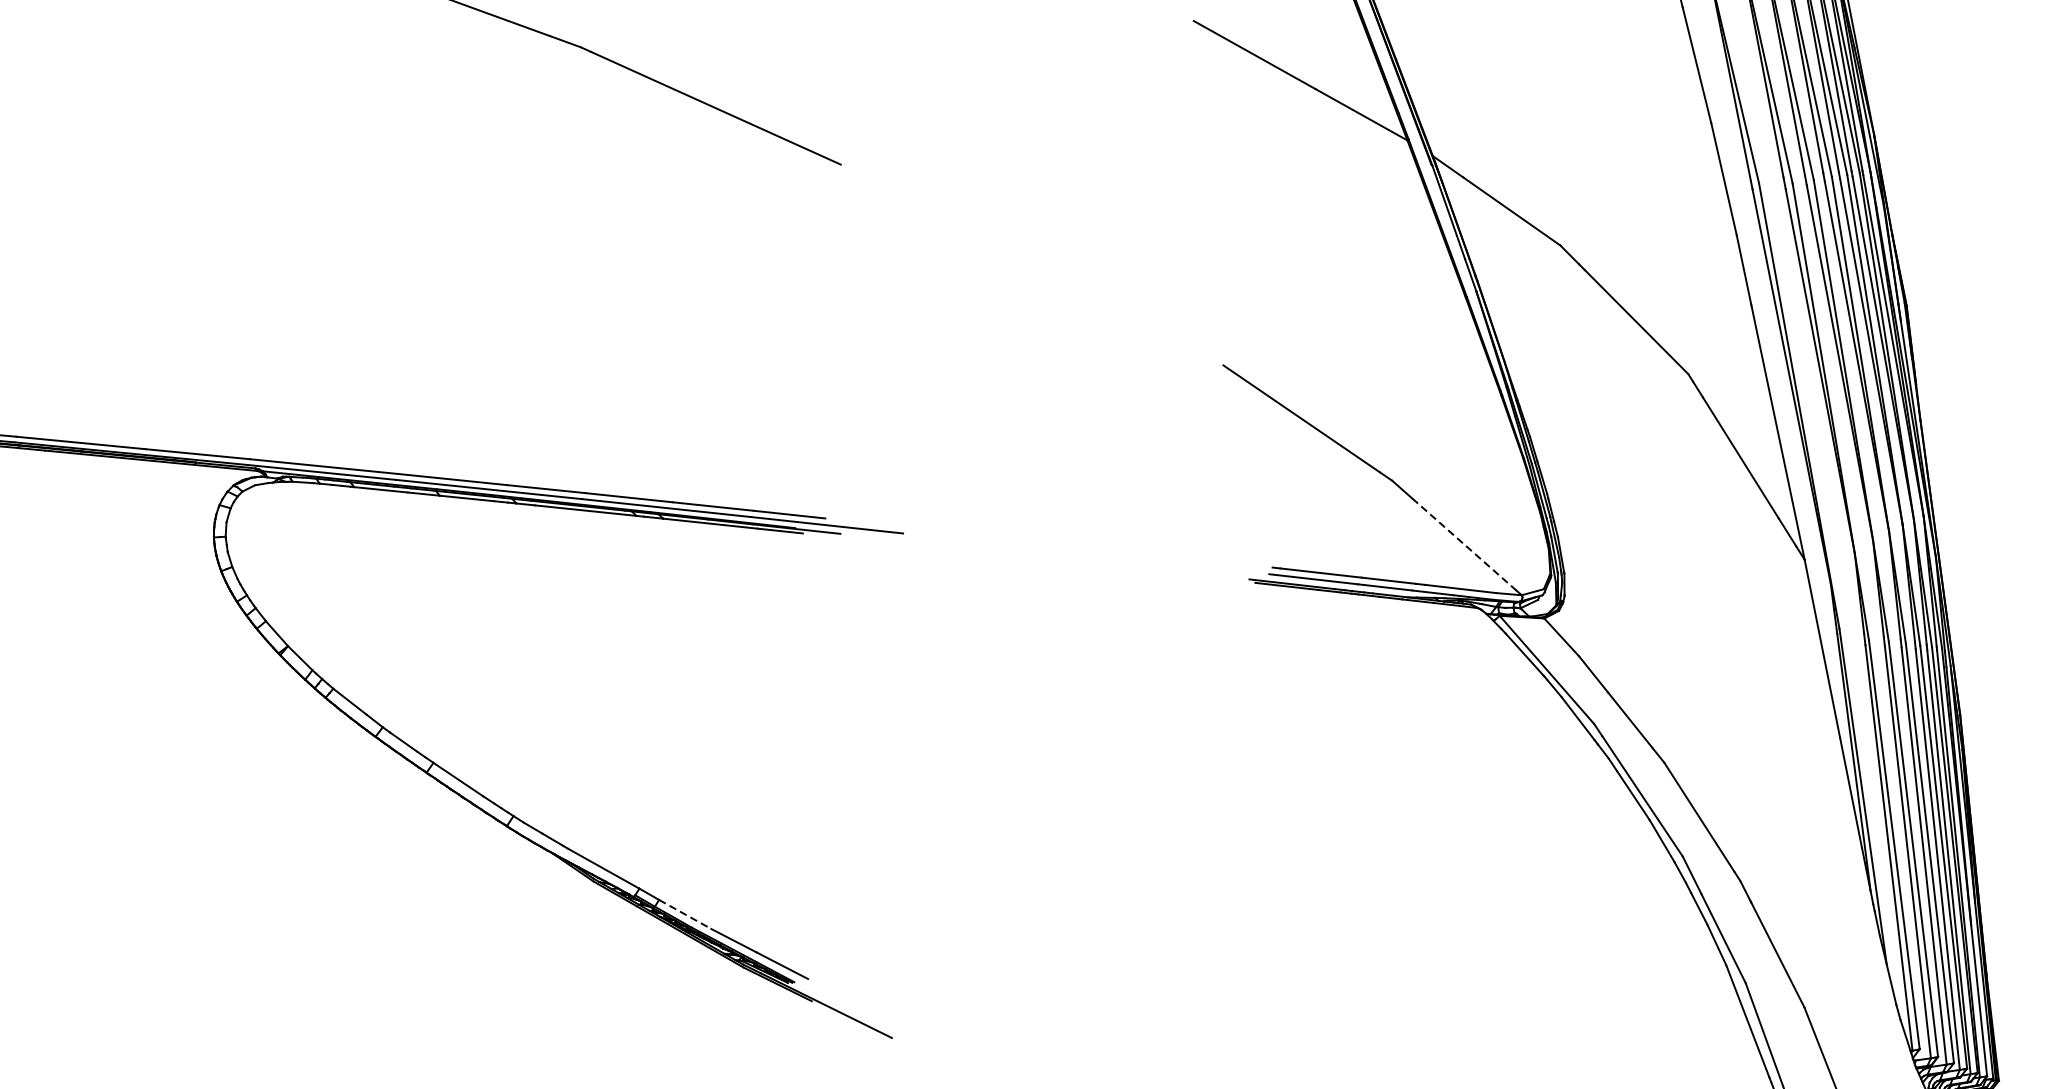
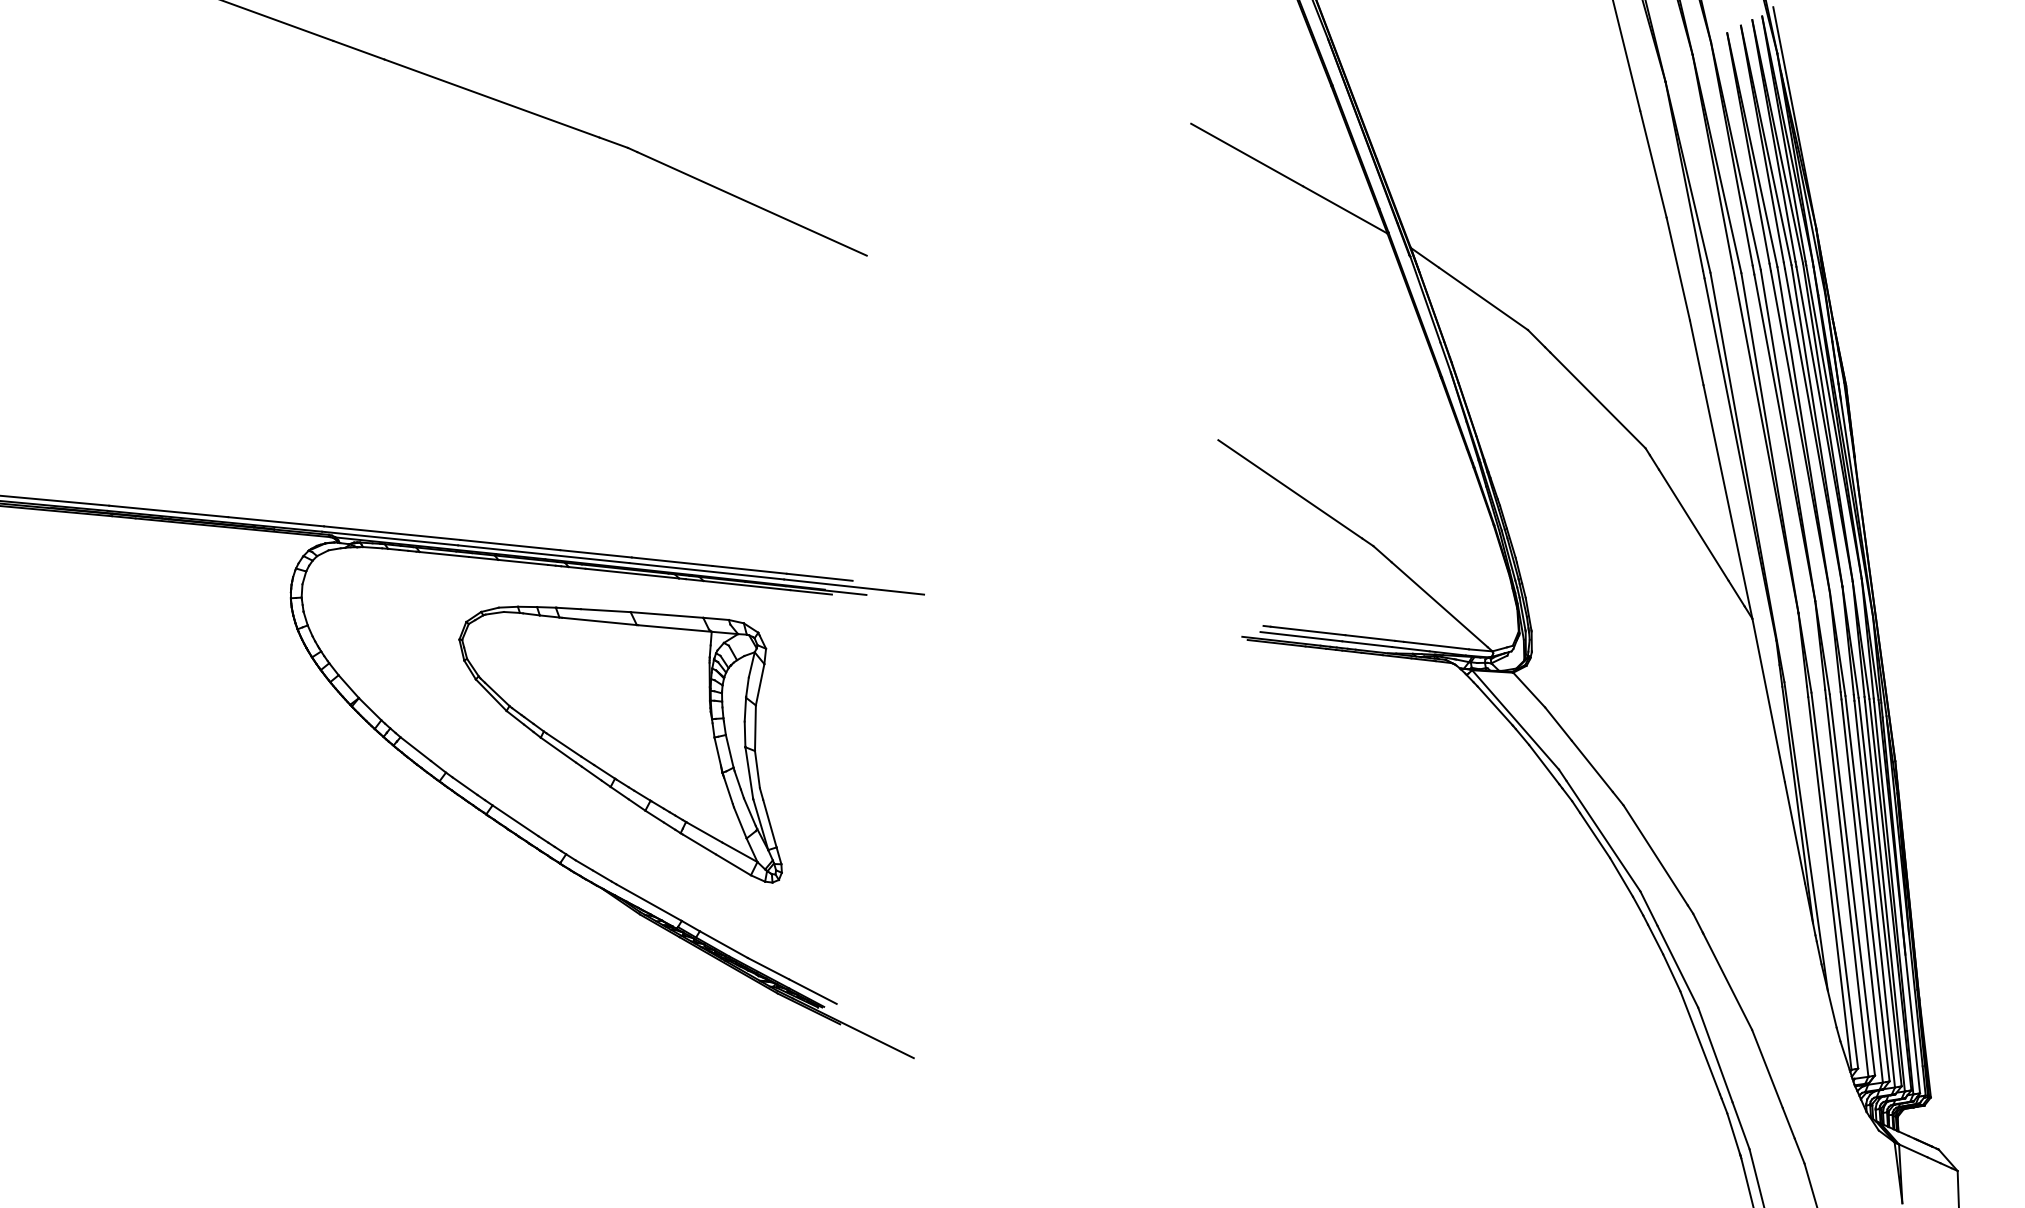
line: (1464, 544) -> (1439, 604), dashed -> solid
part: (572, 696) -> (620, 744), added
line: (685, 914) -> (724, 944), dashed -> solid

